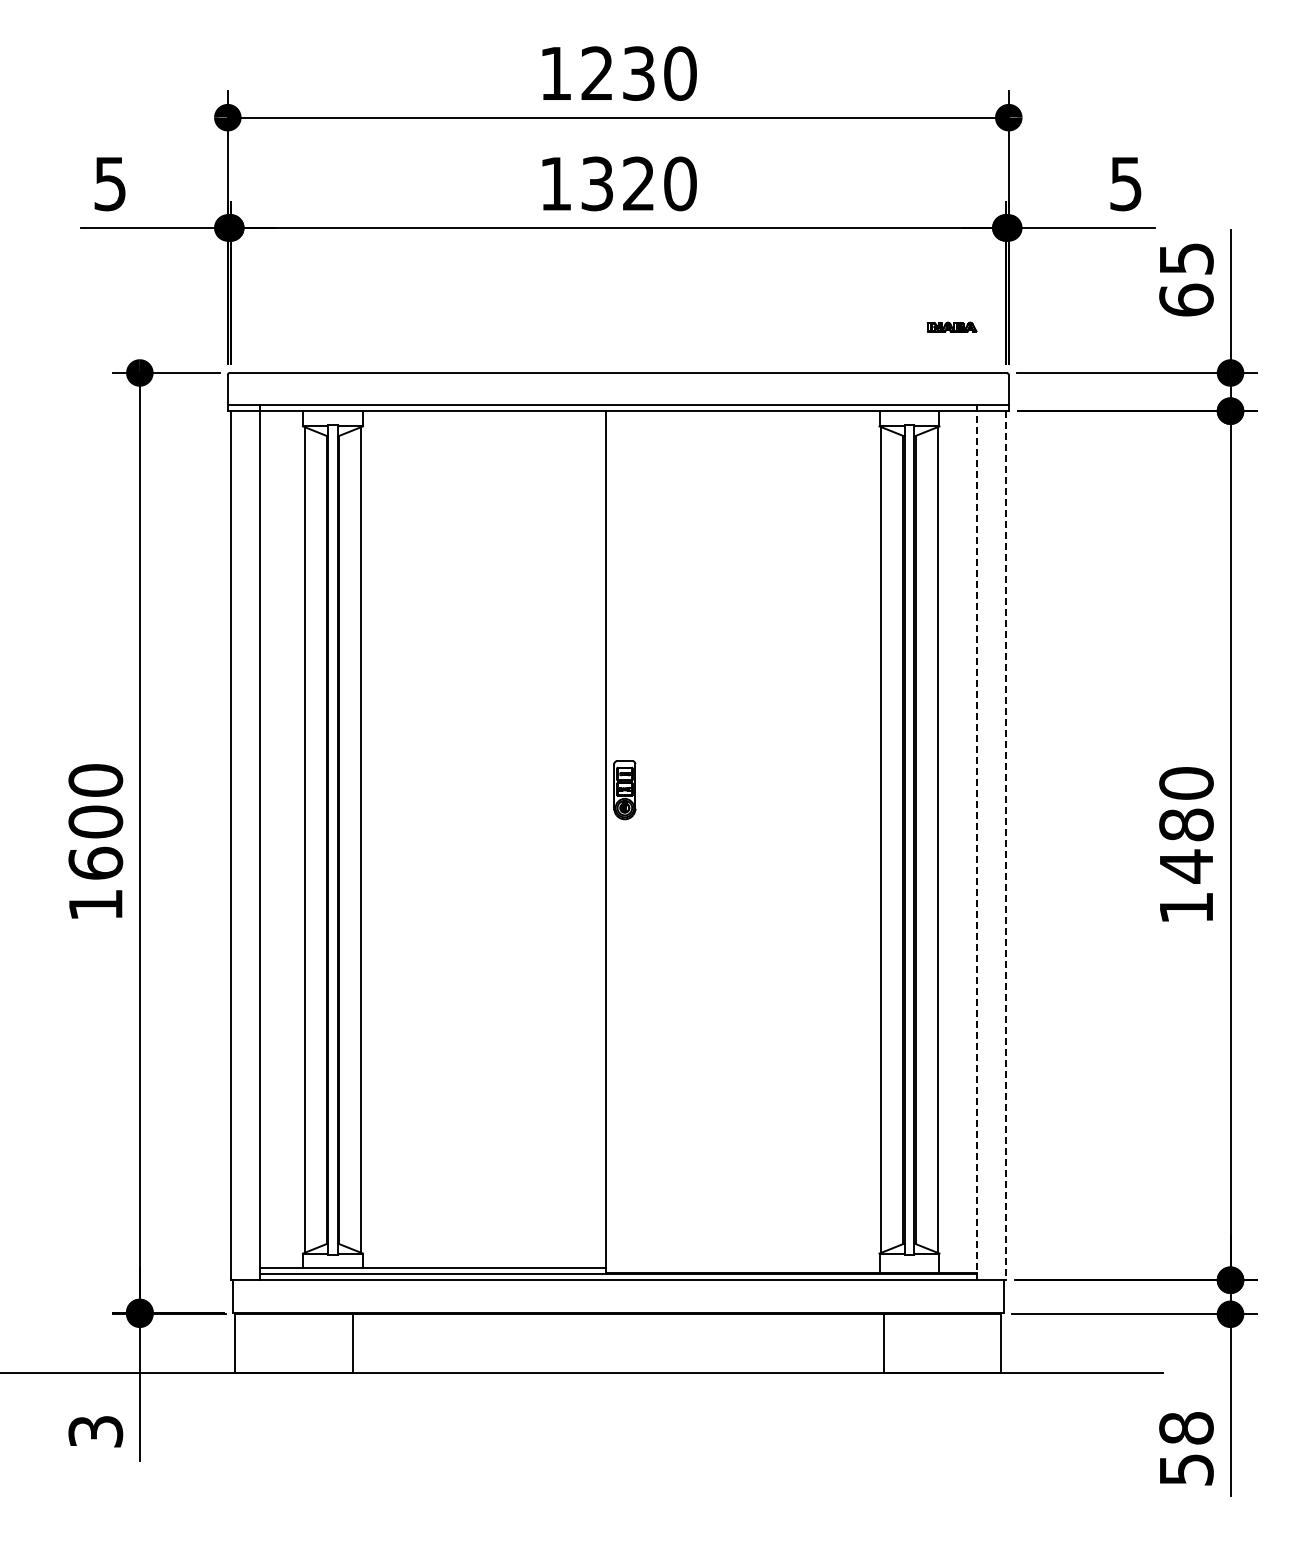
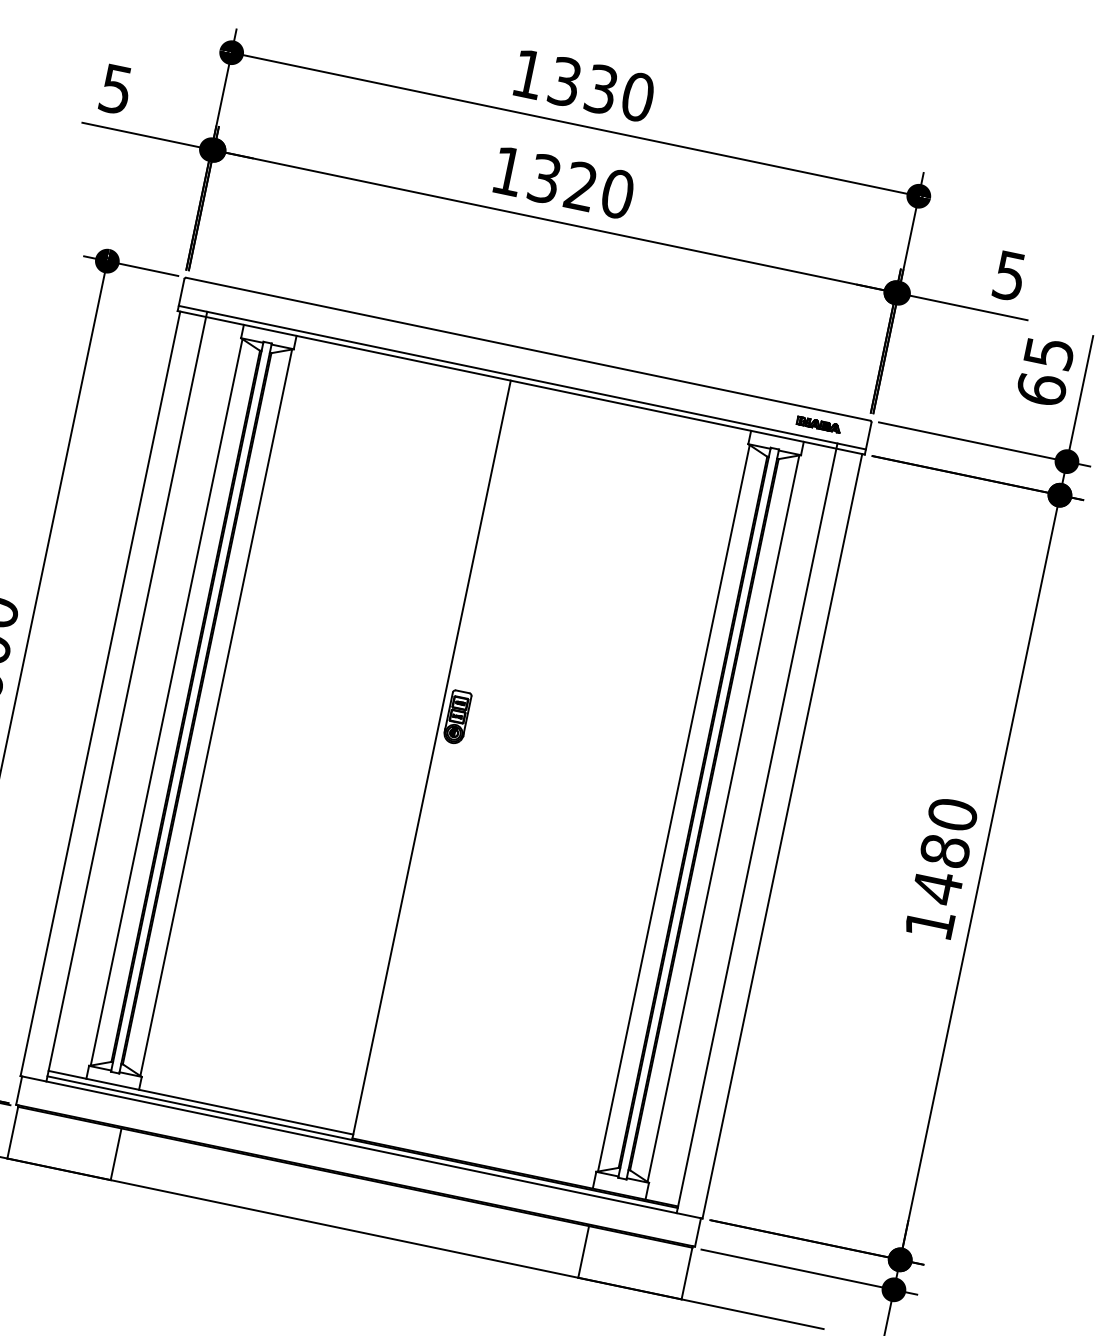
text: (596, 73) -> (564, 81), 1230 -> 1330
part: (951, 326) -> (818, 424), moved
line: (976, 843) -> (756, 828), dashed -> solid
line: (1005, 846) -> (781, 836), dashed -> solid

